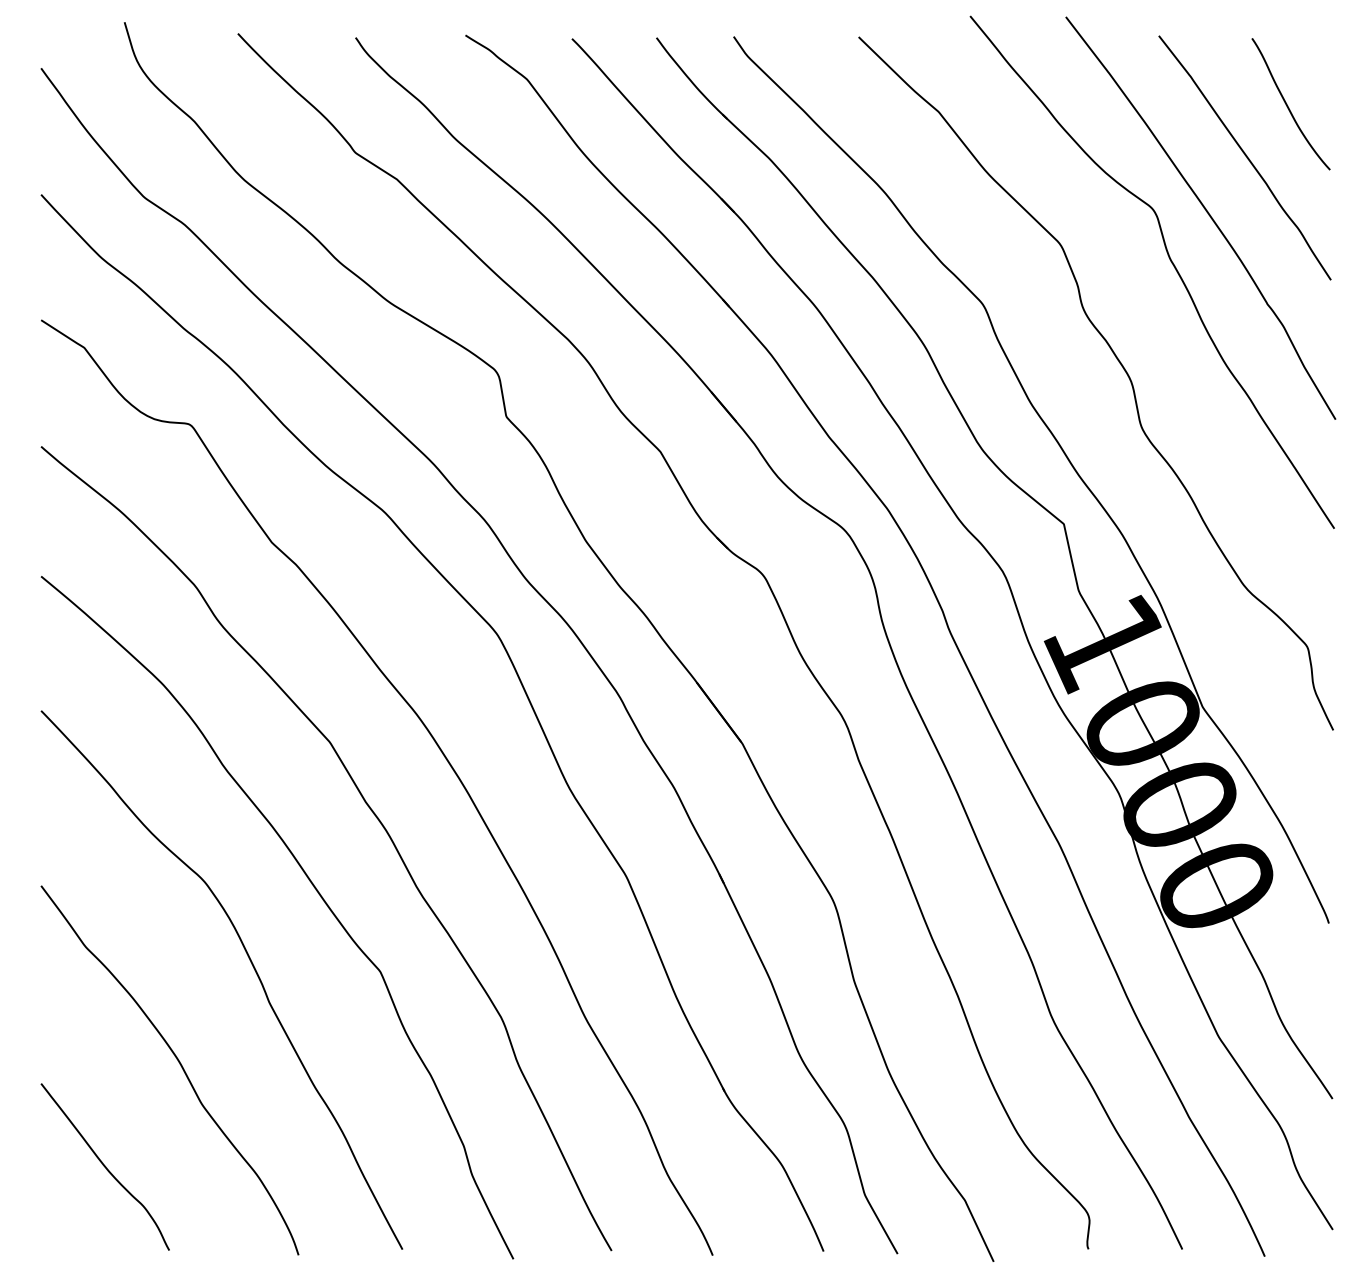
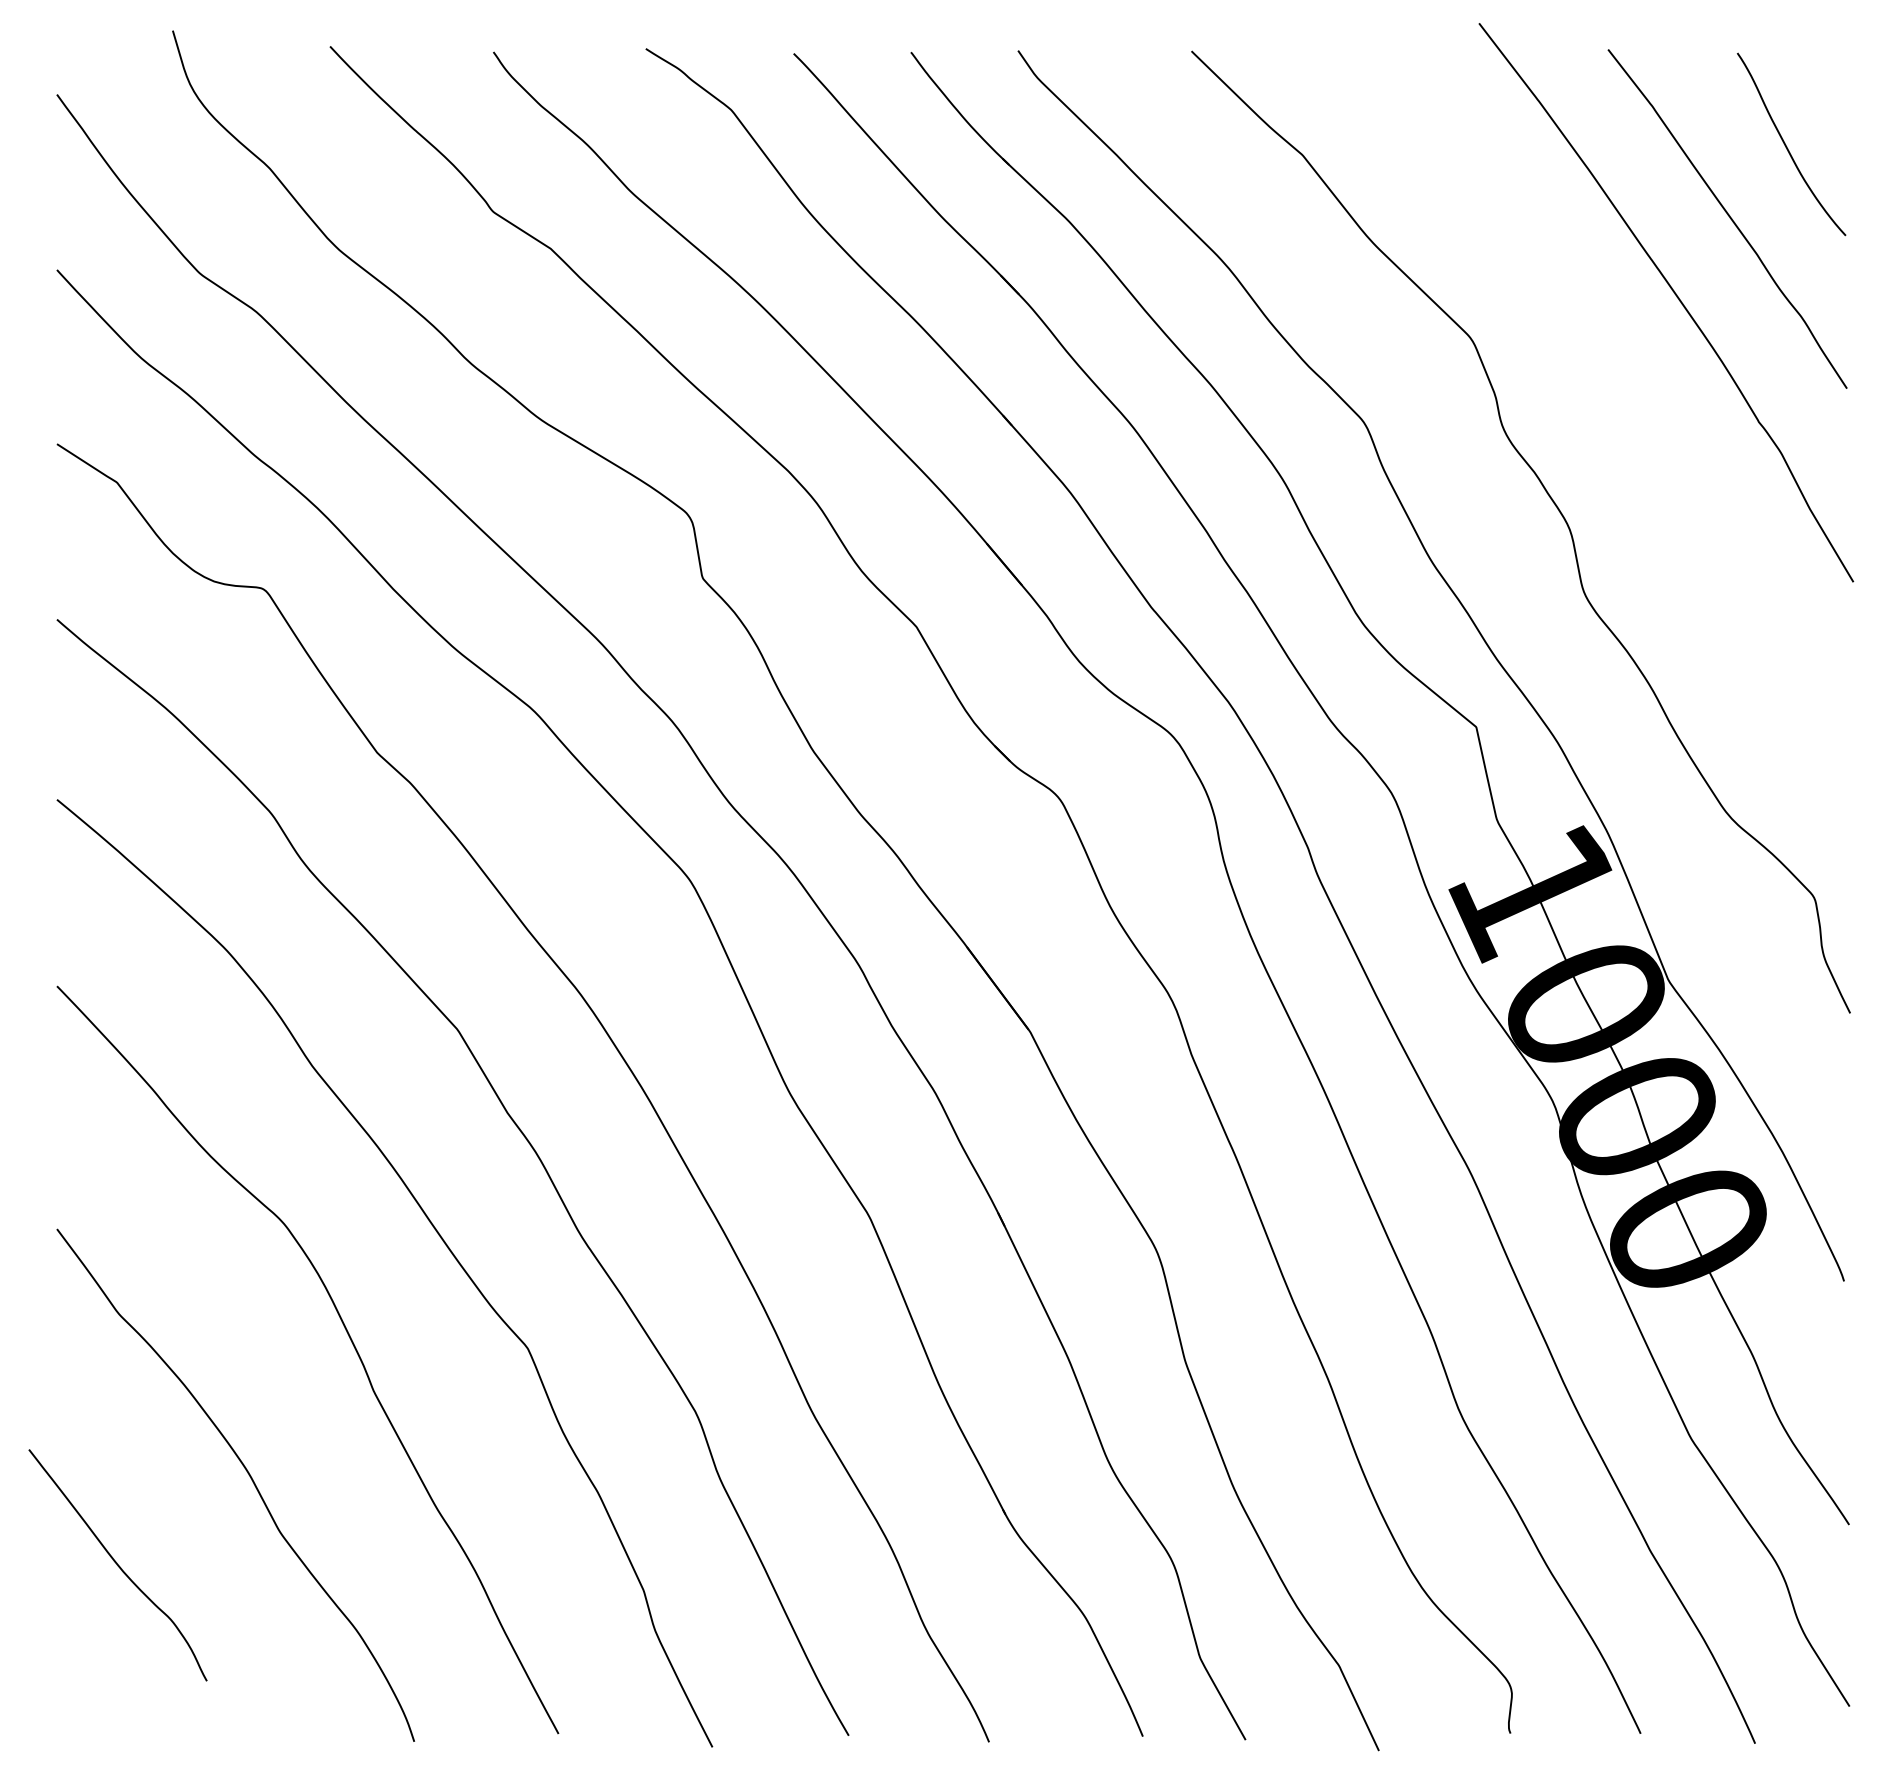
curve: (1171, 262) -> (1625, 364), removed
curve: (104, 1167) -> (117, 1565), moved

